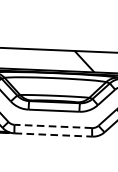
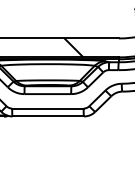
line: (52, 126) -> (47, 108), dashed -> solid
line: (53, 135) -> (48, 116), dashed -> solid

